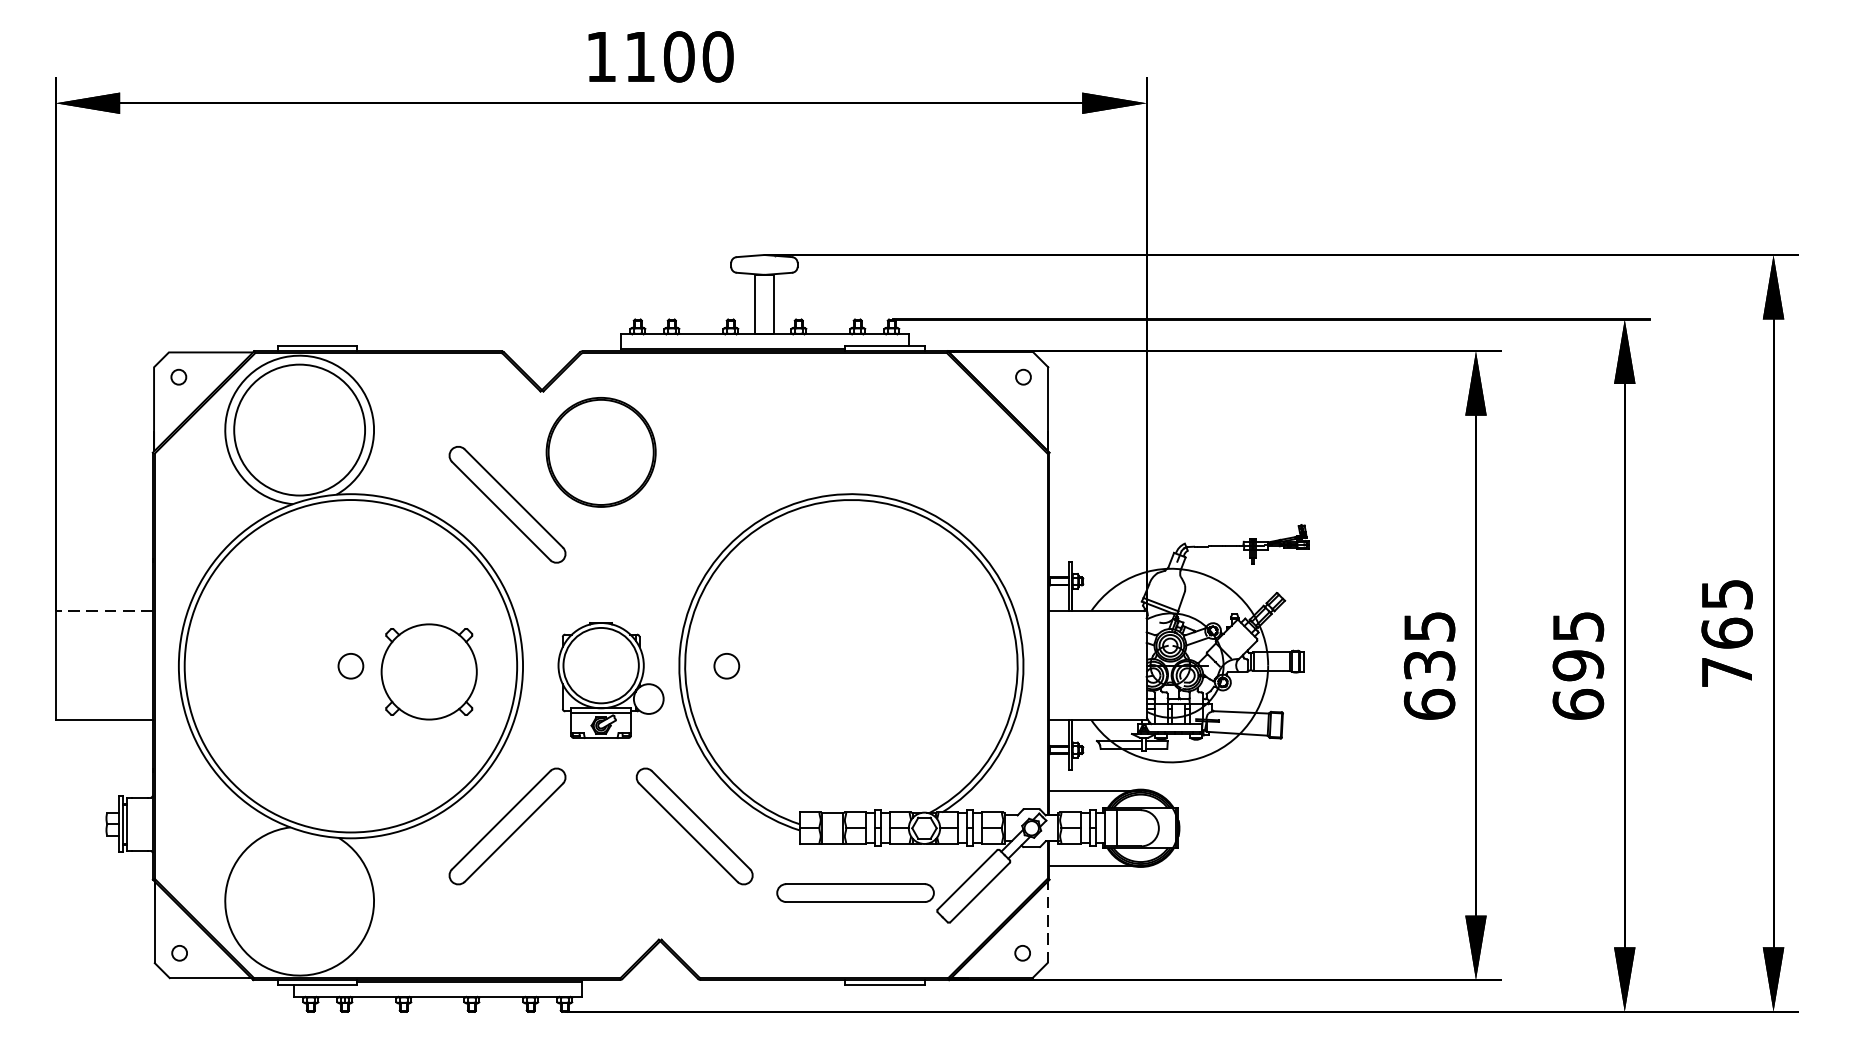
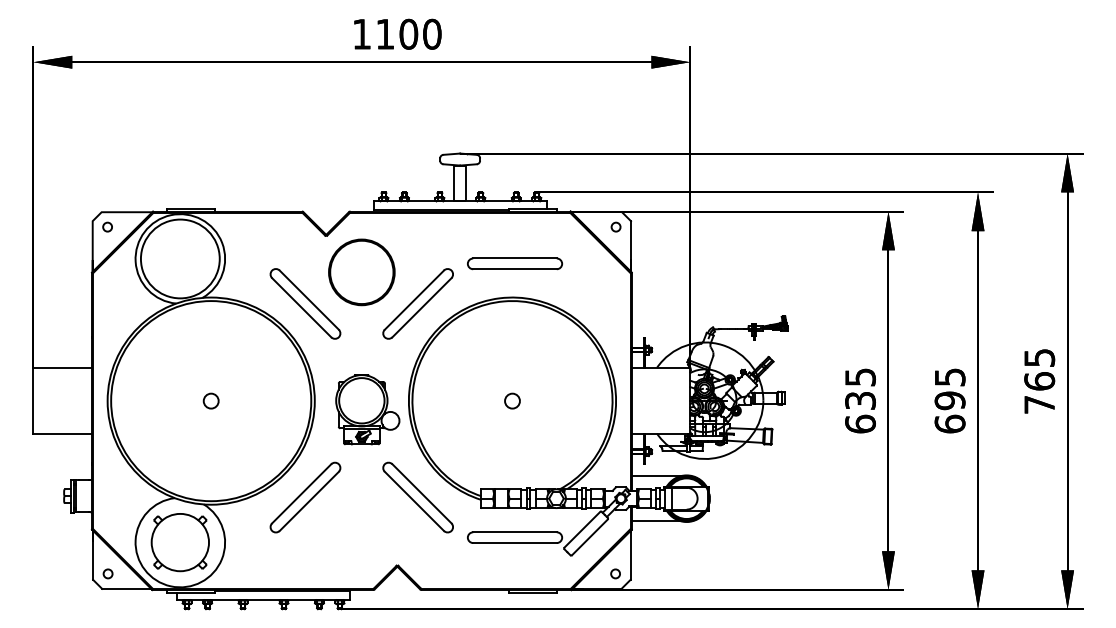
part: (854, 437) -> (514, 263), added
part: (693, 504) -> (417, 303), added
line: (103, 610) -> (62, 367), dashed -> solid
circle: (726, 665) -> (512, 400), moved
part: (427, 671) -> (179, 542), moved
line: (1047, 924) -> (630, 556), dashed -> solid

